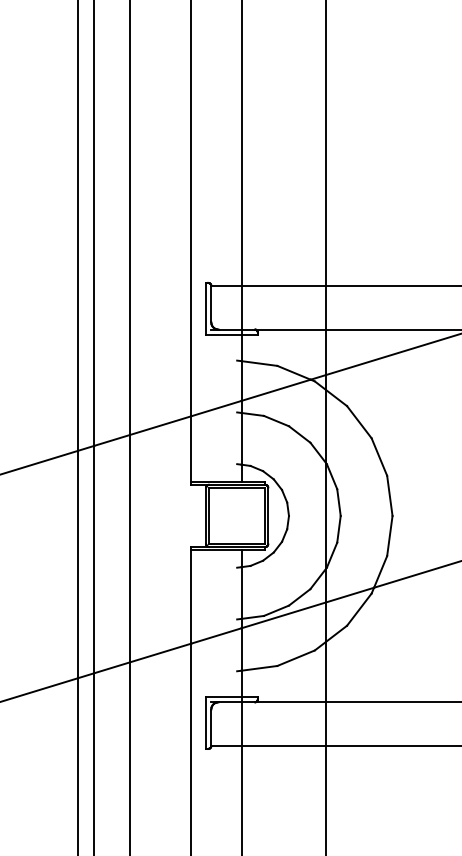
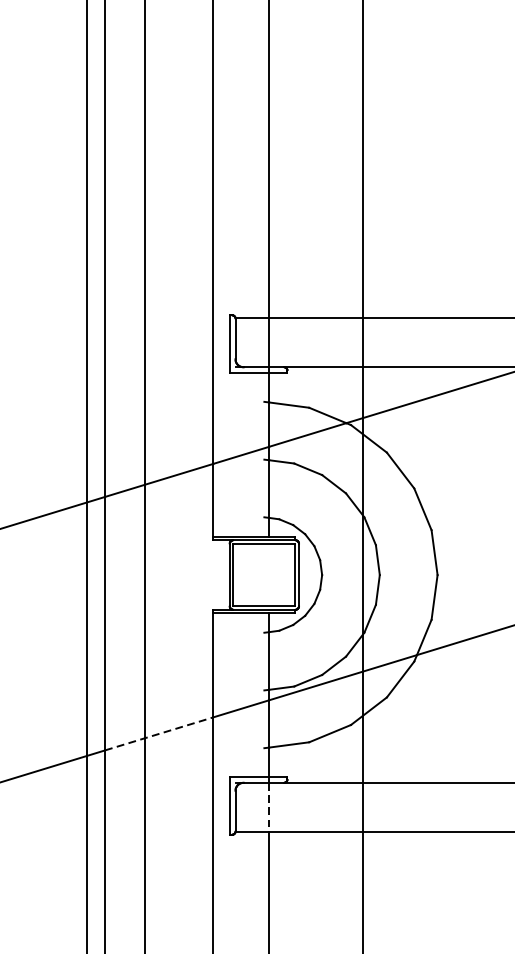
line: (142, 658) -> (158, 733), solid -> dashed
line: (241, 724) -> (269, 807), solid -> dashed

